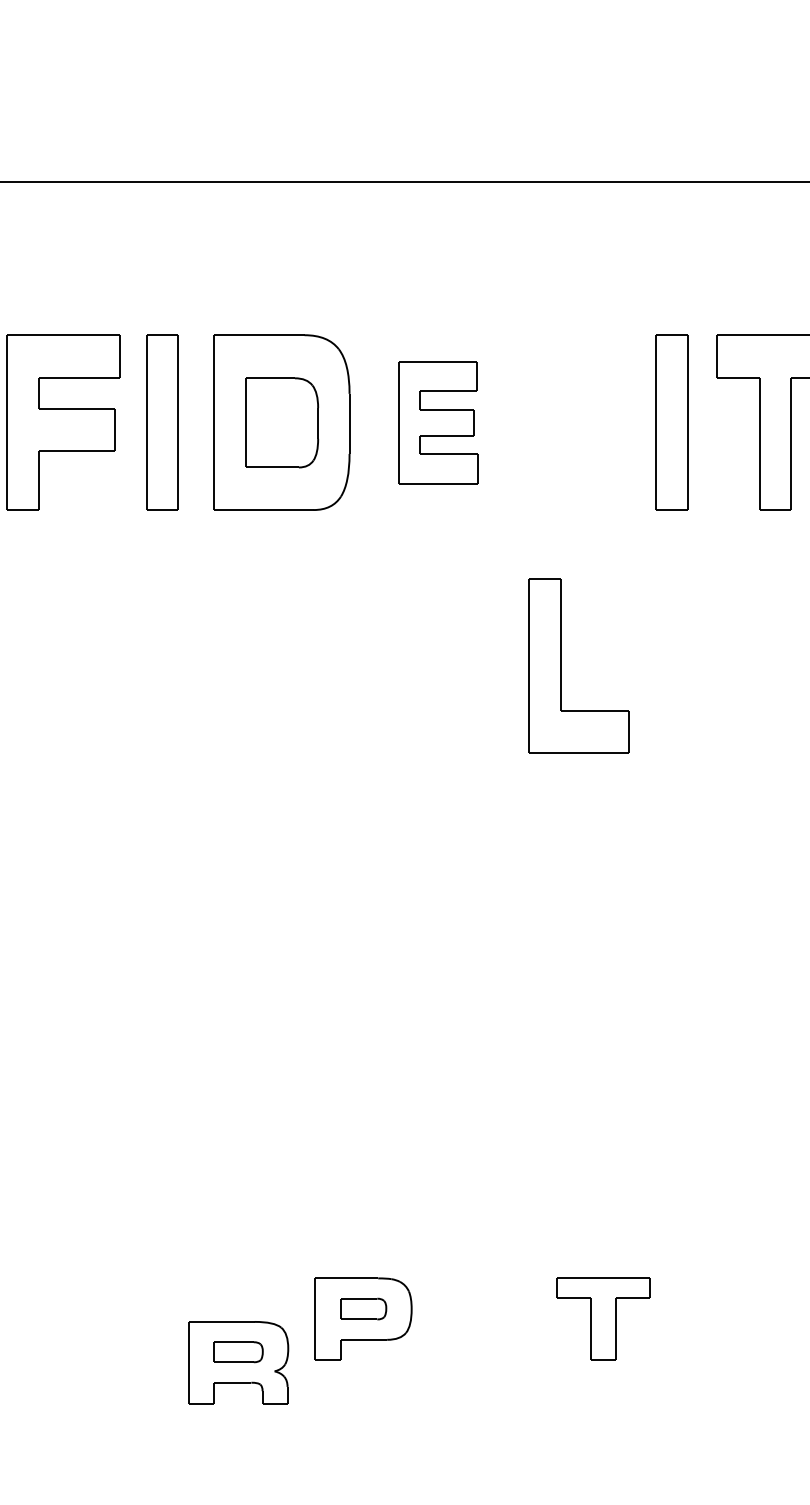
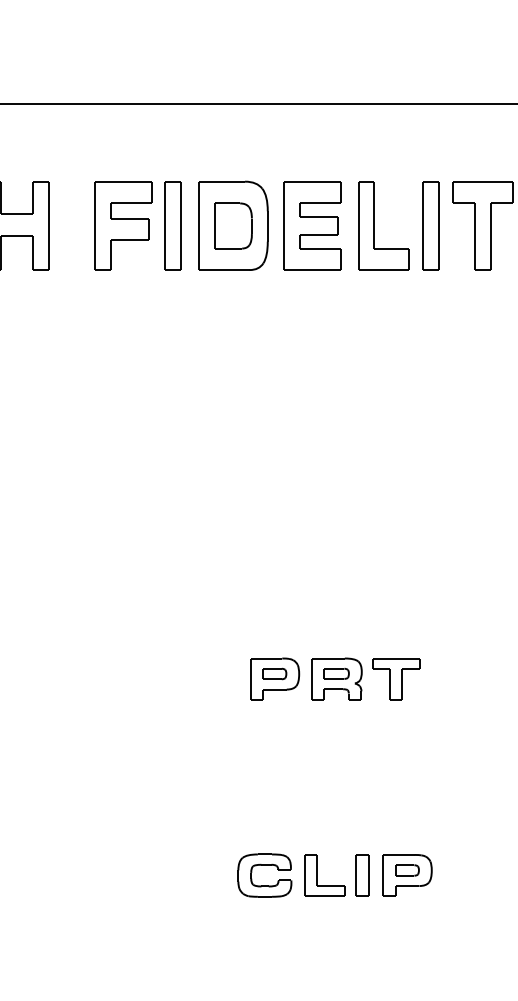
part: (438, 421) -> (312, 225), size x1.43
part: (560, 665) -> (374, 225), moved
part: (238, 1361) -> (336, 678), moved

